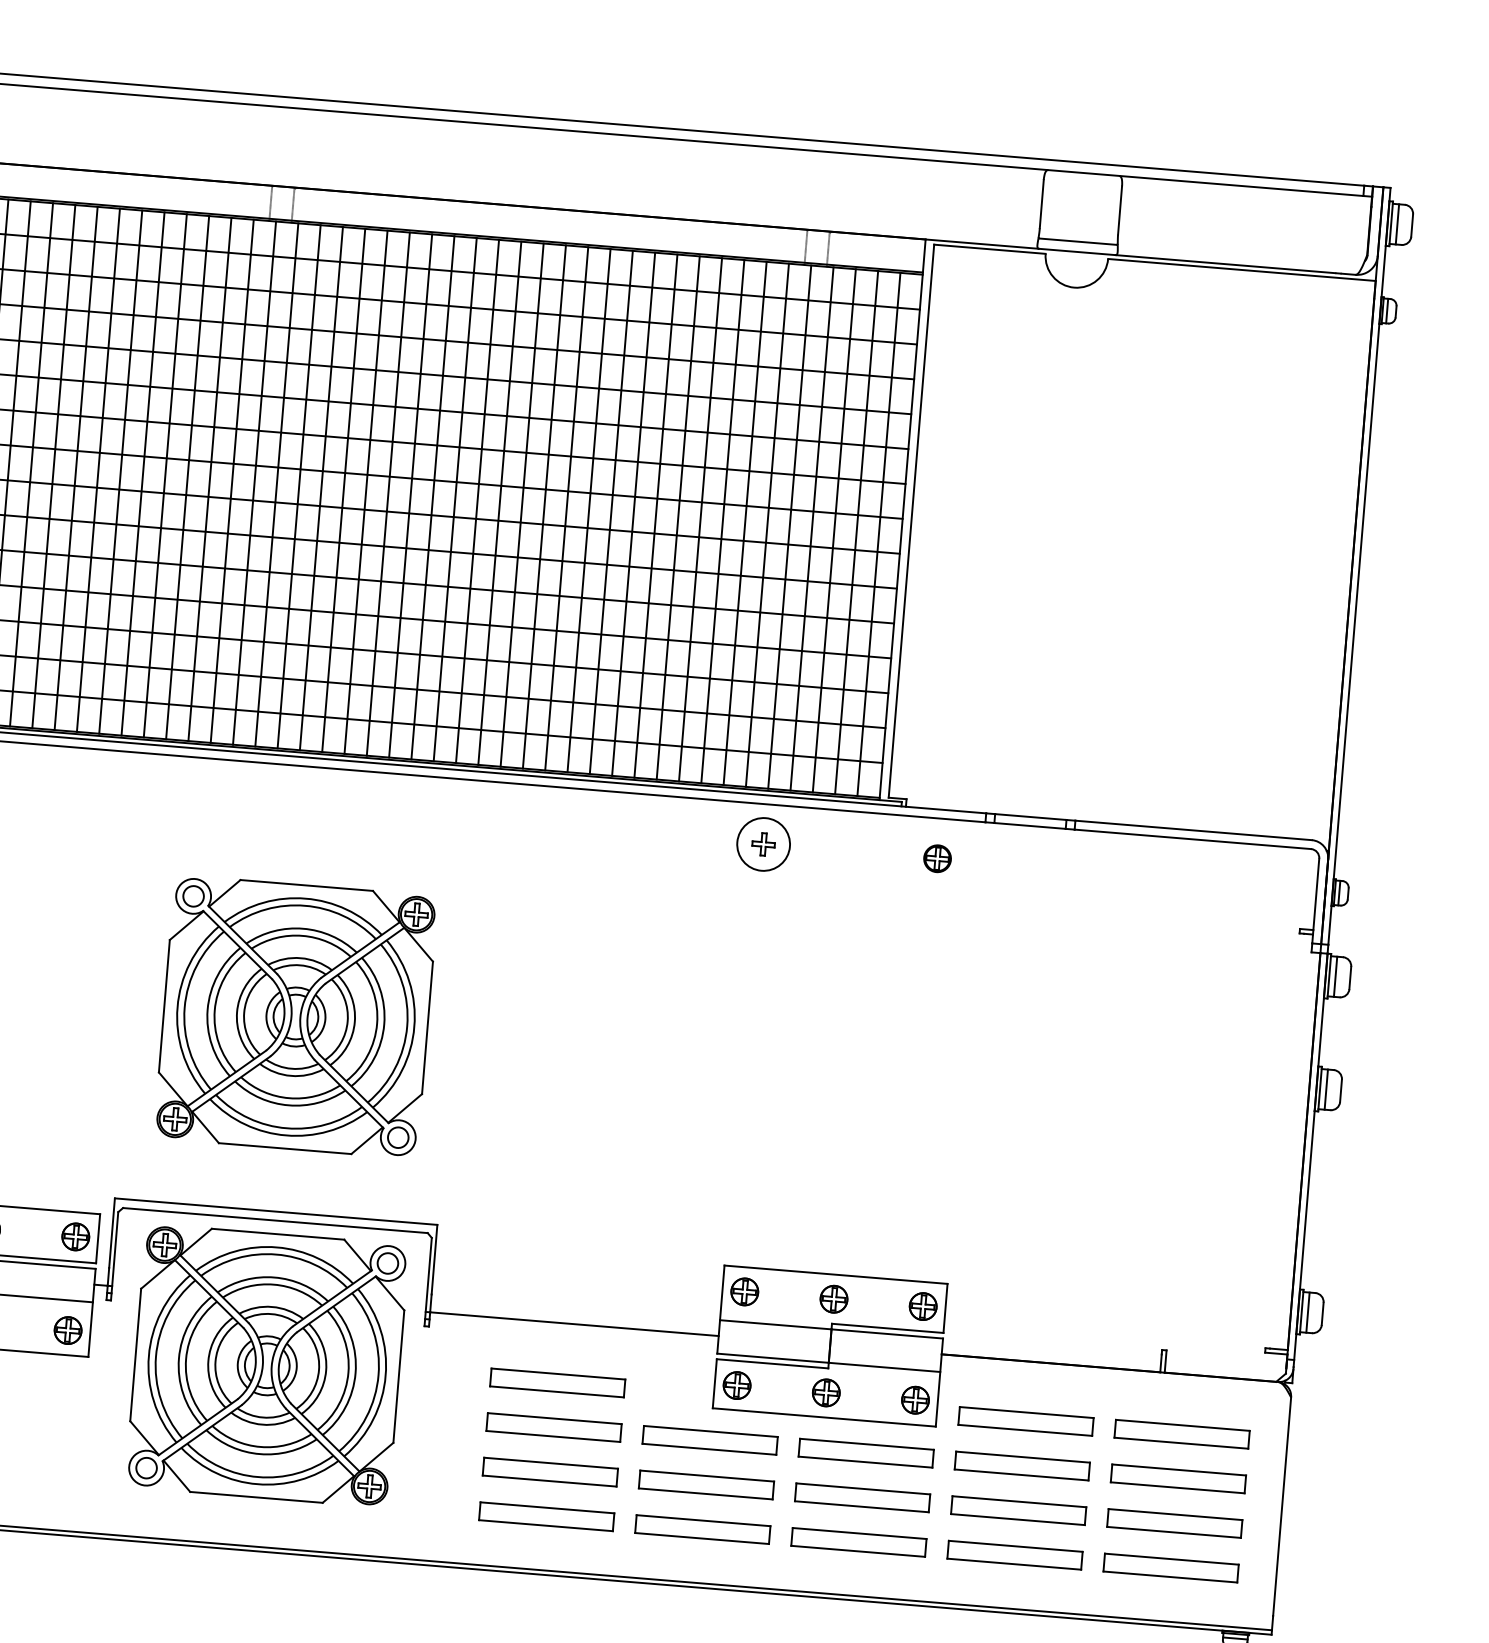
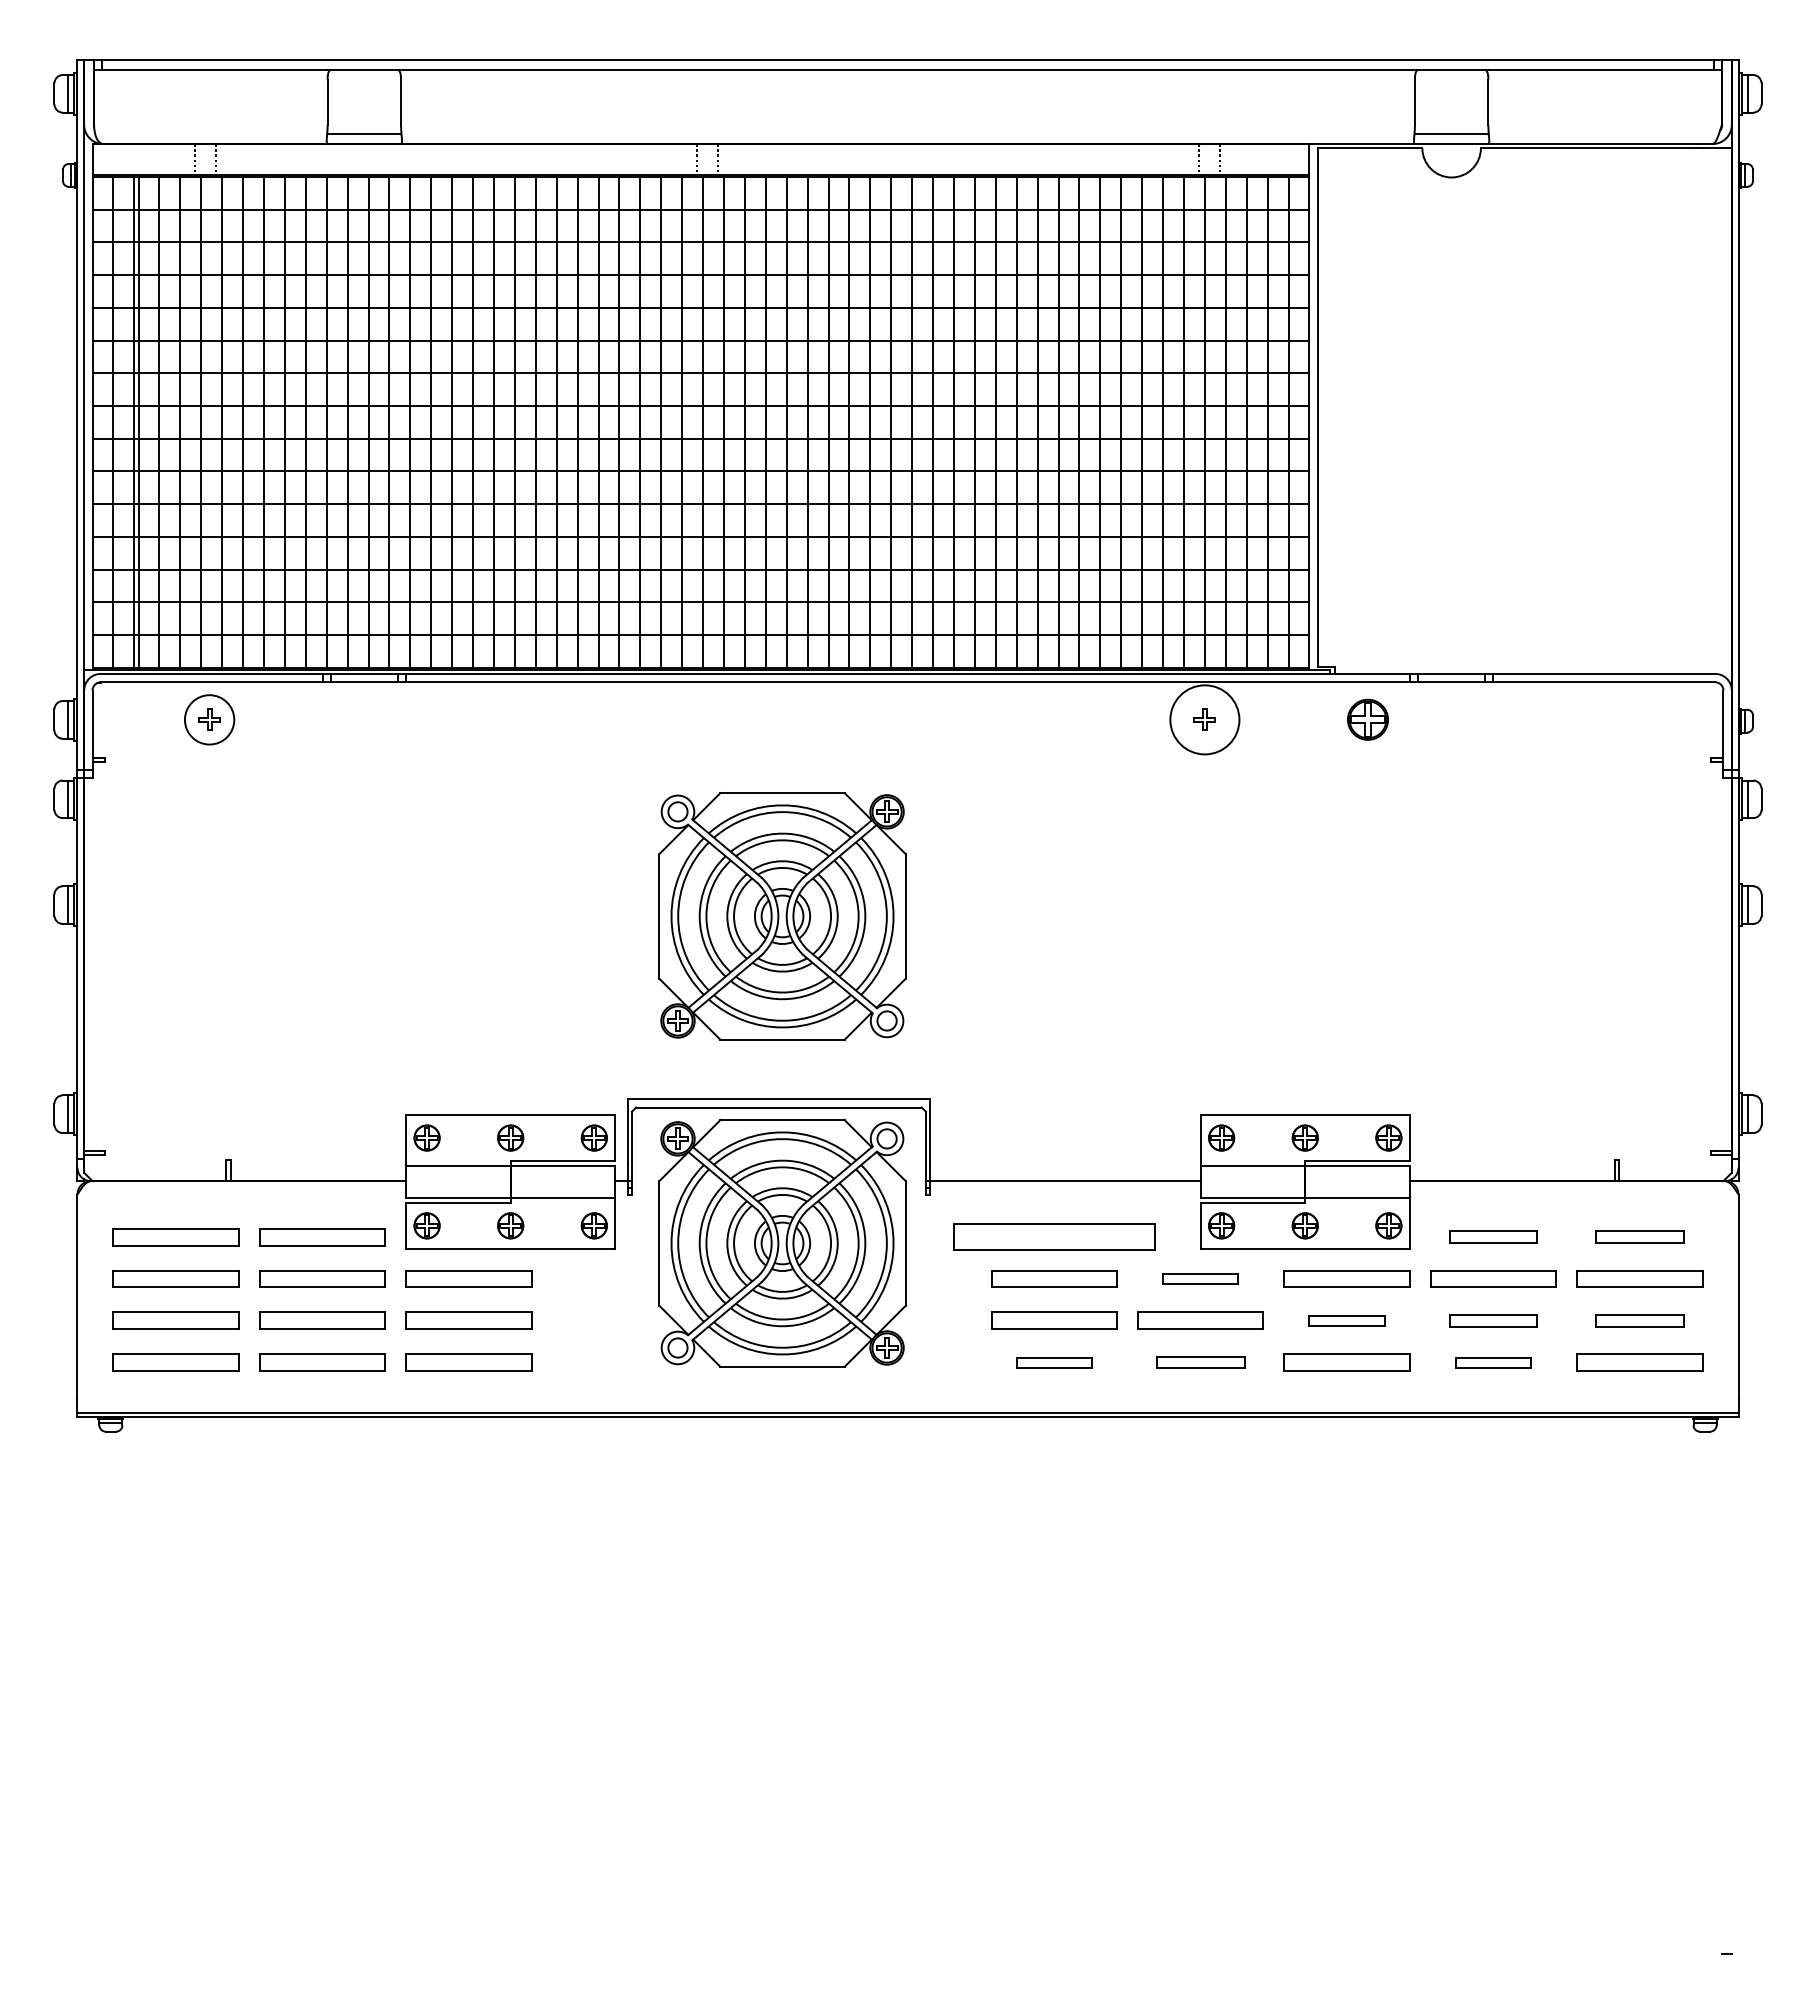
circle: (763, 844) -> (1204, 719), size x1.4
part: (937, 858) -> (1367, 719), size x1.6
part: (557, 1383) -> (1054, 1237), size x1.6
part: (1026, 1421) -> (1493, 1237), size x0.7
part: (1181, 1434) -> (1639, 1237), size x0.7
part: (709, 1439) -> (1200, 1278), size x0.6
part: (861, 1497) -> (1346, 1320), size x0.6
part: (1018, 1510) -> (1493, 1320), size x0.7
part: (546, 1516) -> (1054, 1362), size x0.6
part: (1174, 1523) -> (1639, 1320), size x0.7
part: (702, 1529) -> (1200, 1362), size x0.7
part: (1015, 1555) -> (1493, 1362), size x0.6

